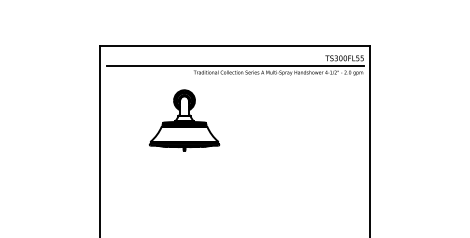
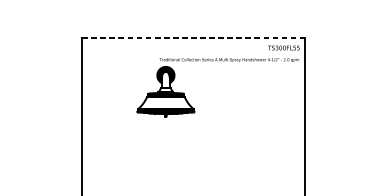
line: (235, 46) -> (193, 38), solid -> dashed
line: (235, 65) -> (193, 53), removed
part: (184, 120) -> (165, 91), moved

